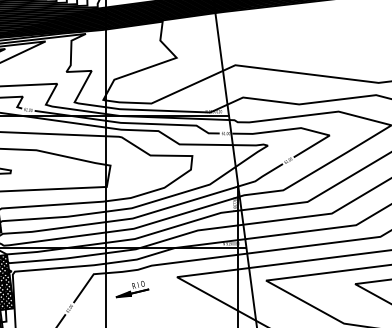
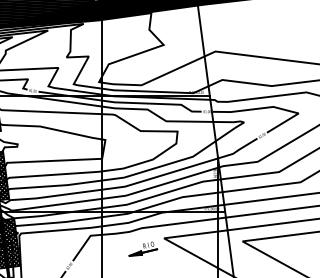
part: (132, 289) -> (143, 249), moved

